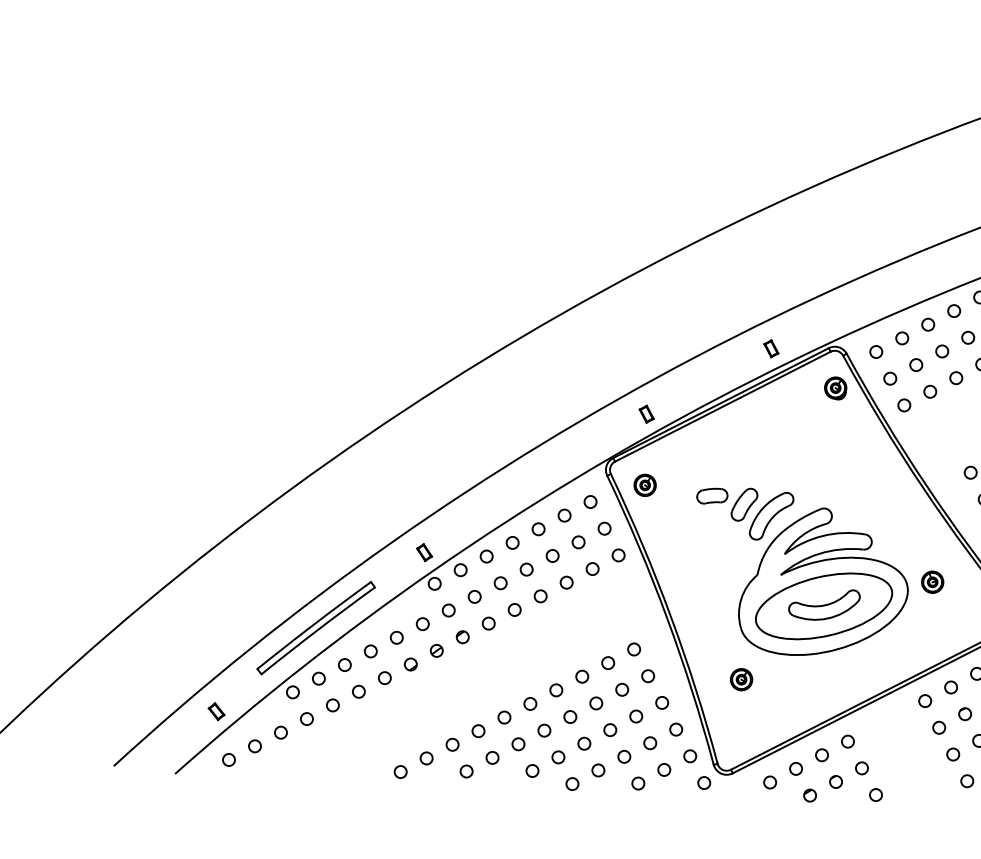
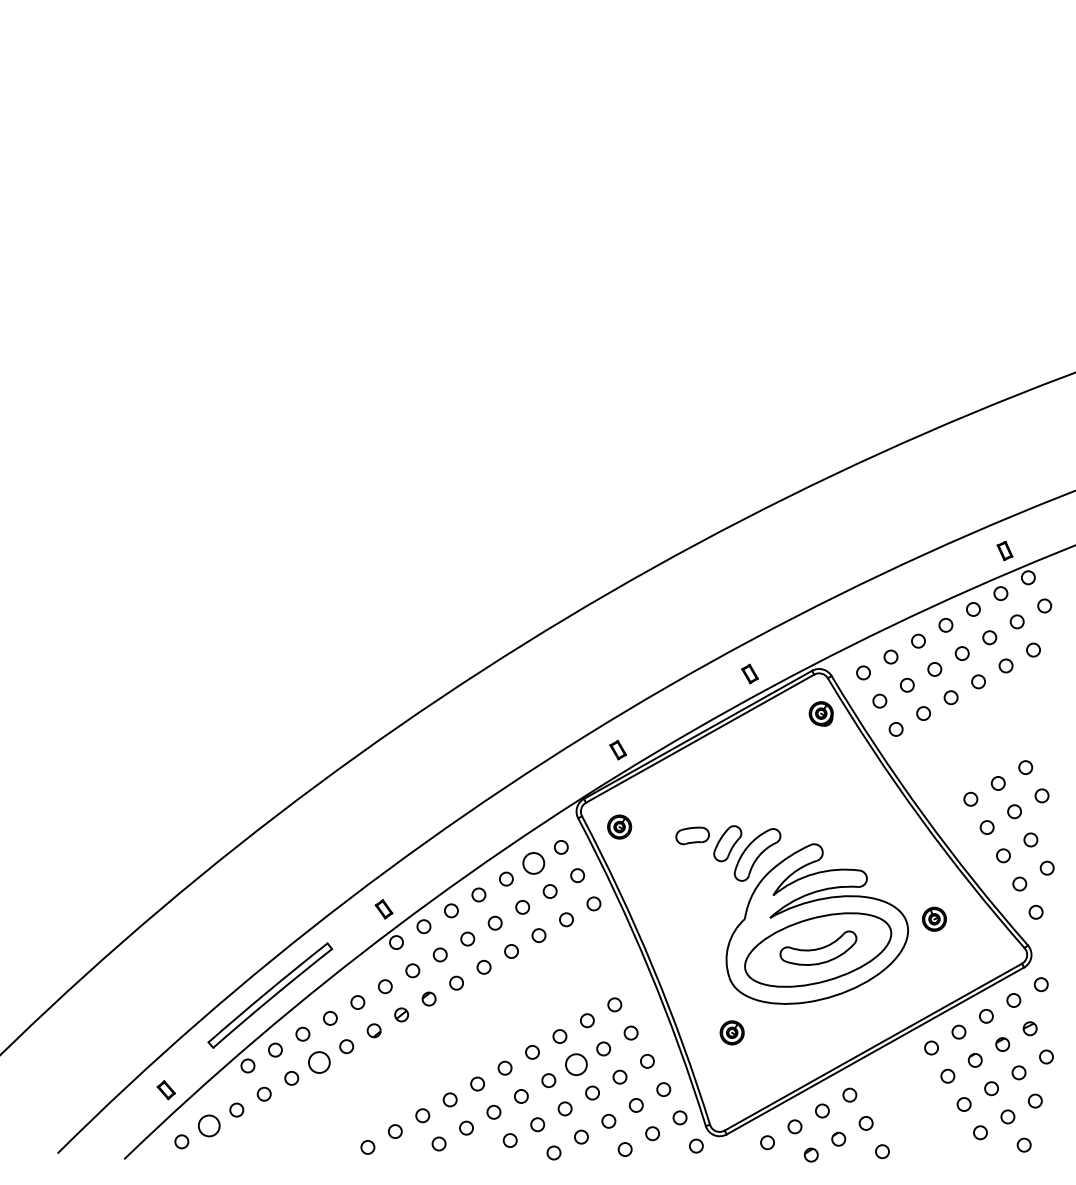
circle: (564, 514) -> (533, 862), size x1.6
circle: (358, 691) -> (318, 1062), size x1.6
circle: (595, 703) -> (575, 1064), size x1.6
circle: (255, 745) -> (209, 1125), size x1.6

